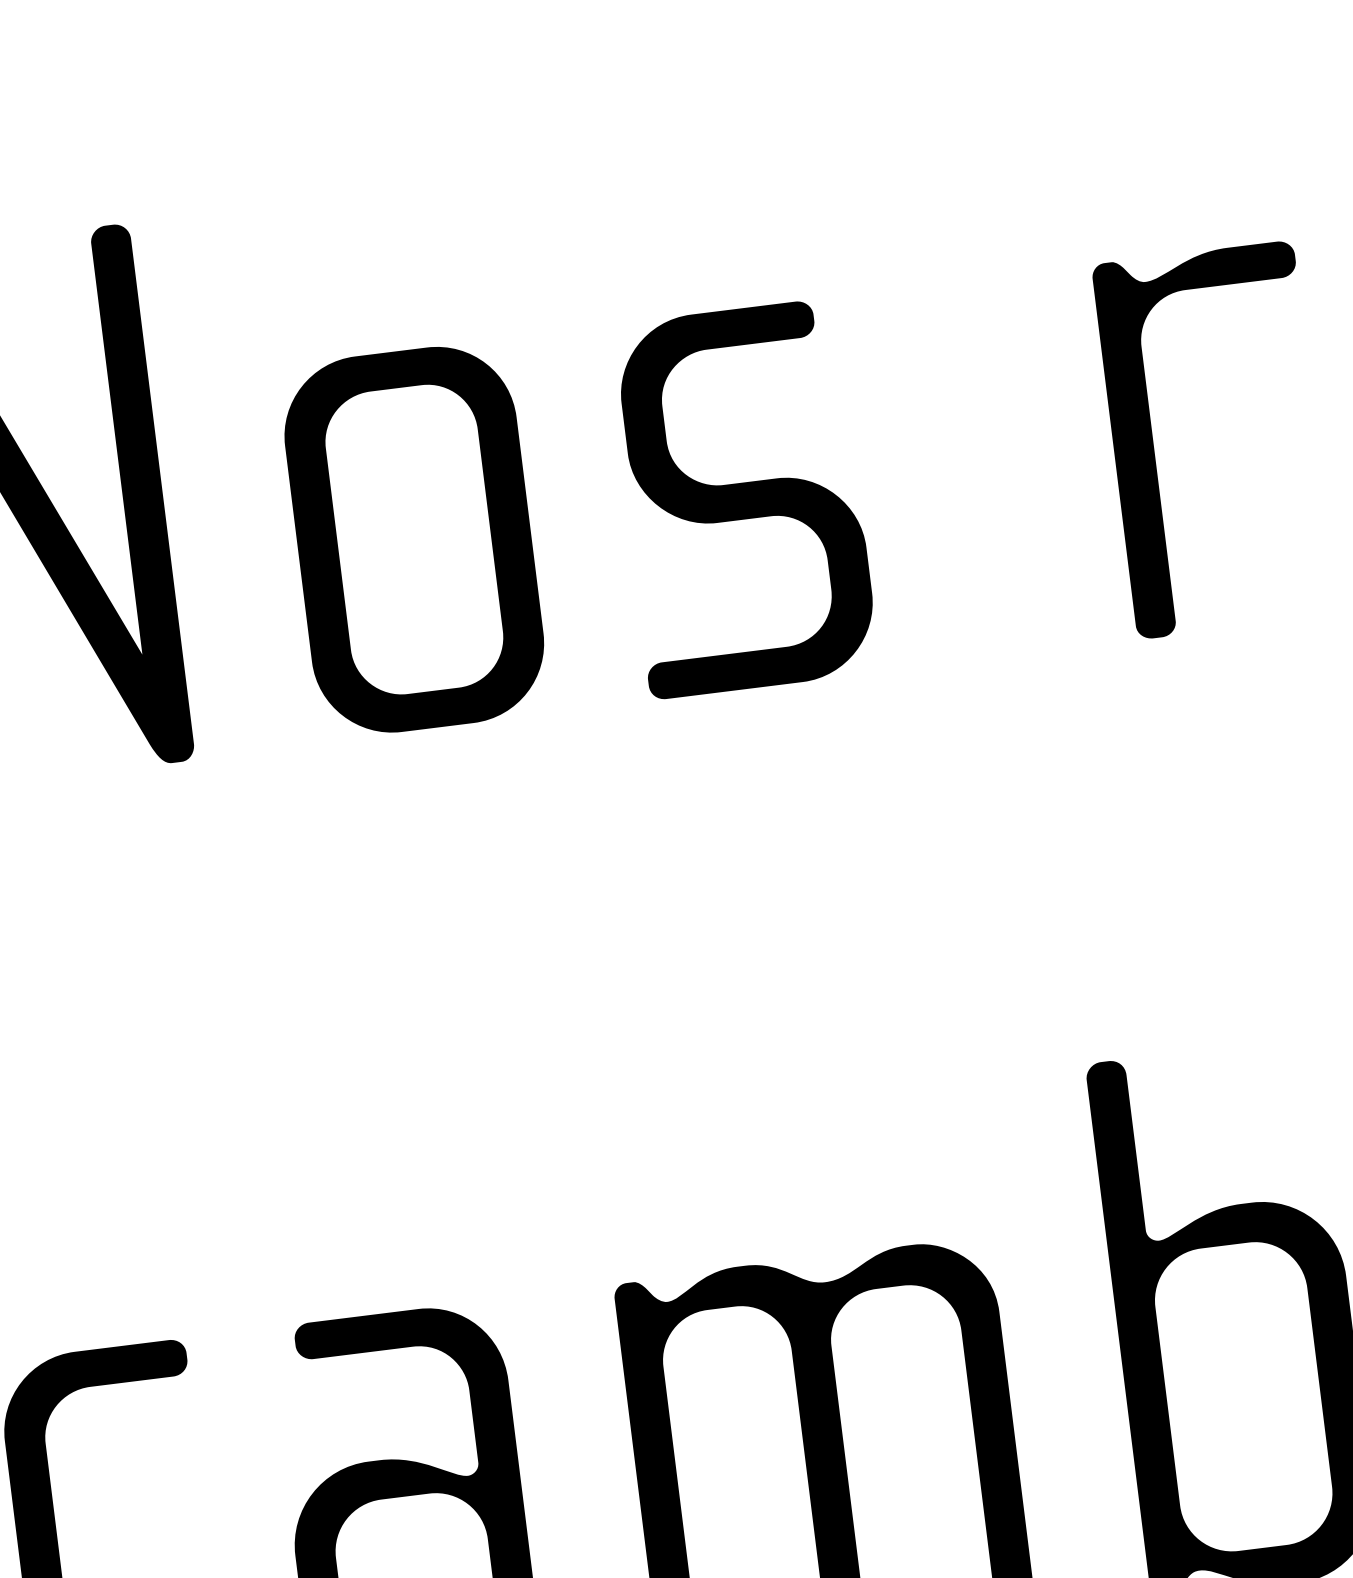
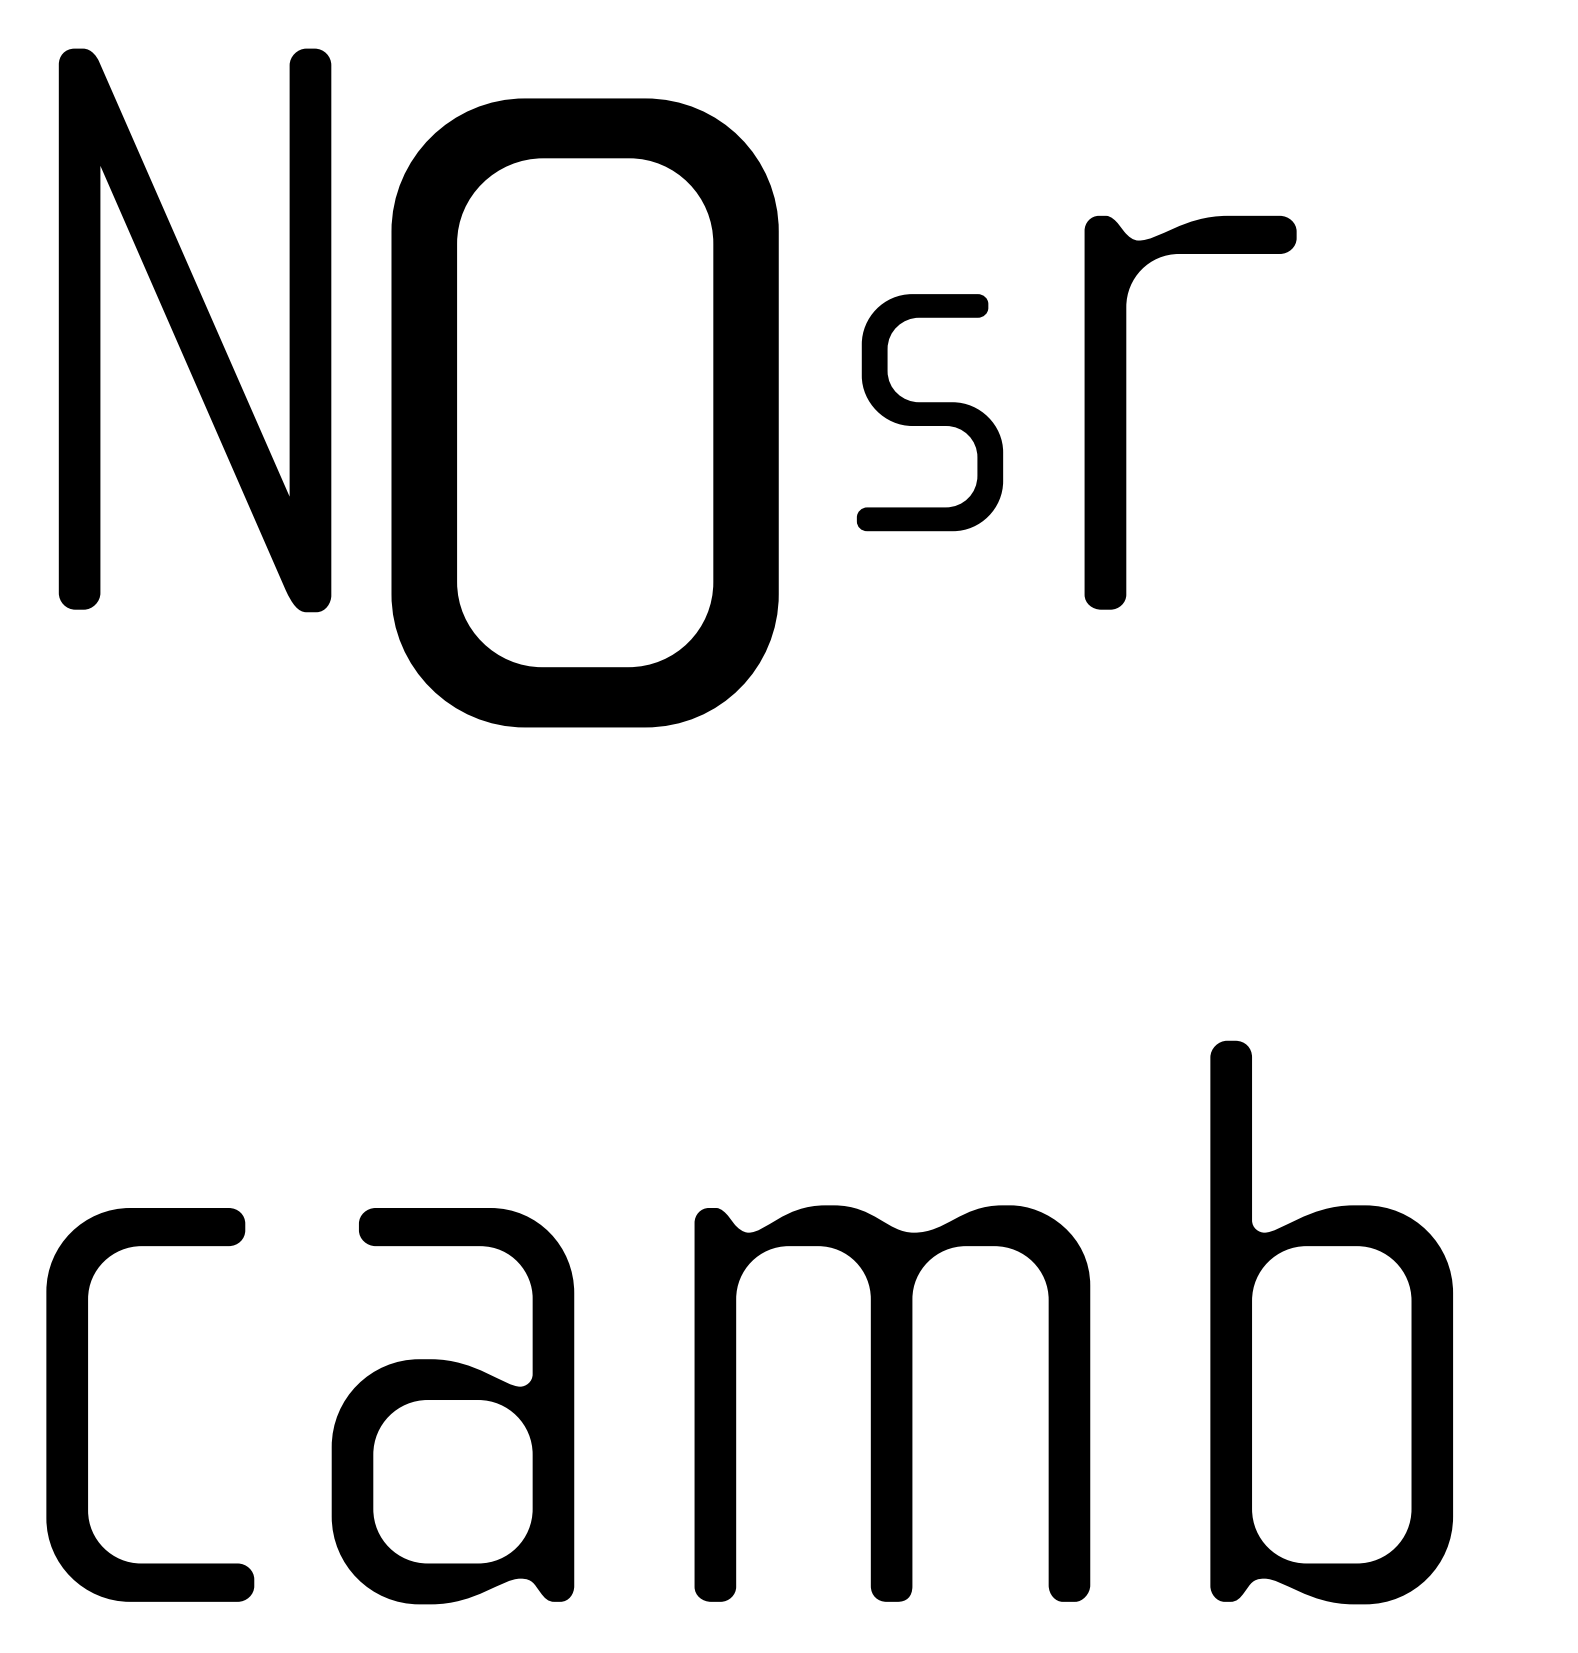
part: (1154, 447) -> (1126, 412), moved
part: (742, 498) -> (929, 412), size x0.6
part: (414, 539) -> (585, 412), size x1.6

